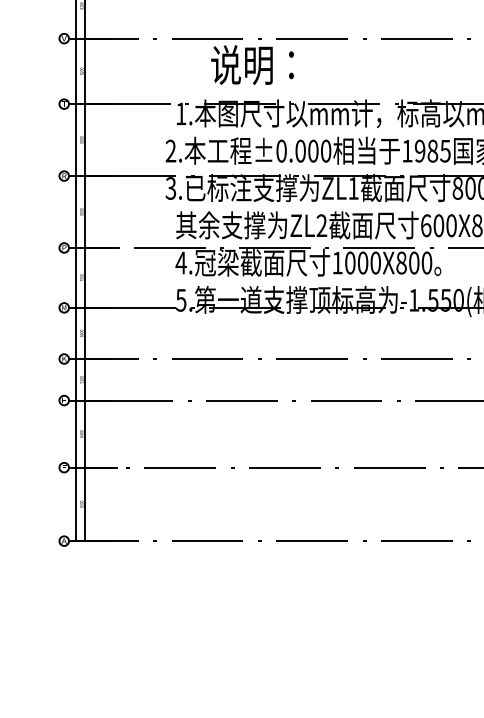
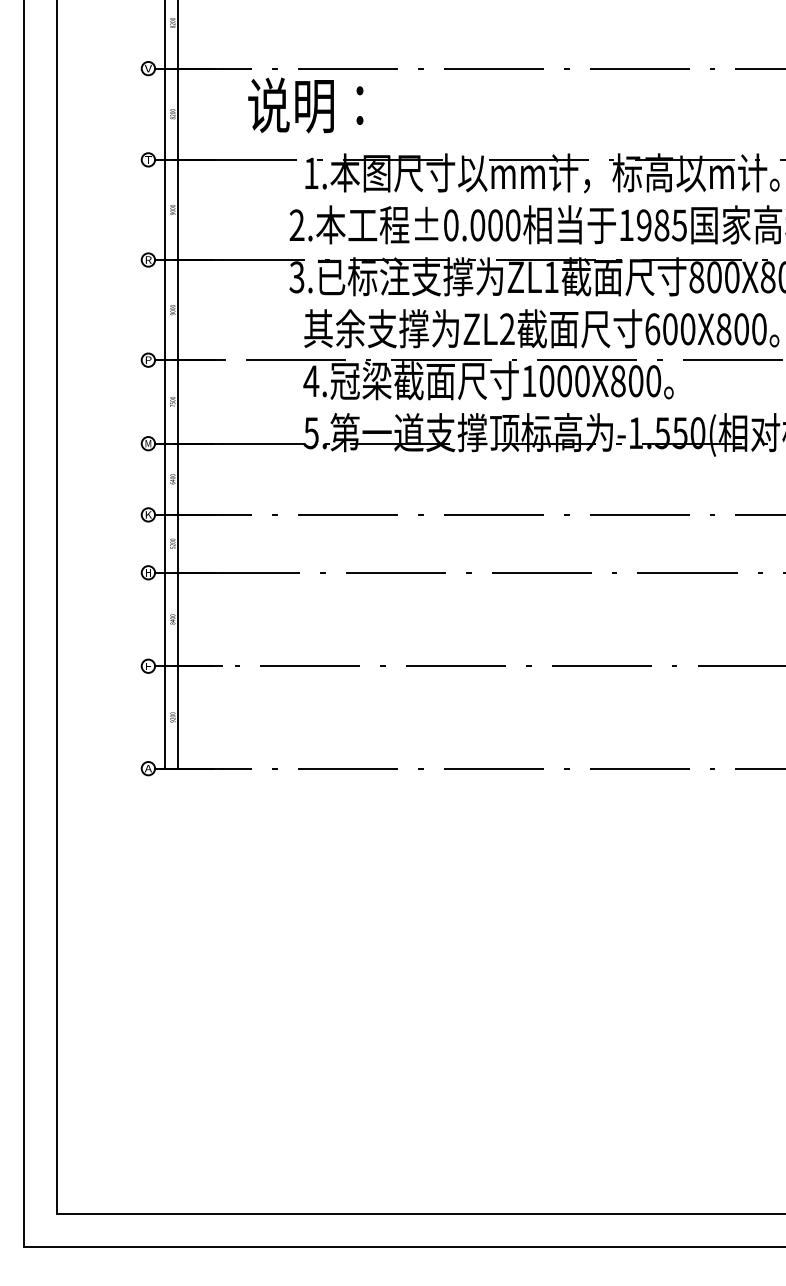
text: (252, 65) -> (305, 105), moved

